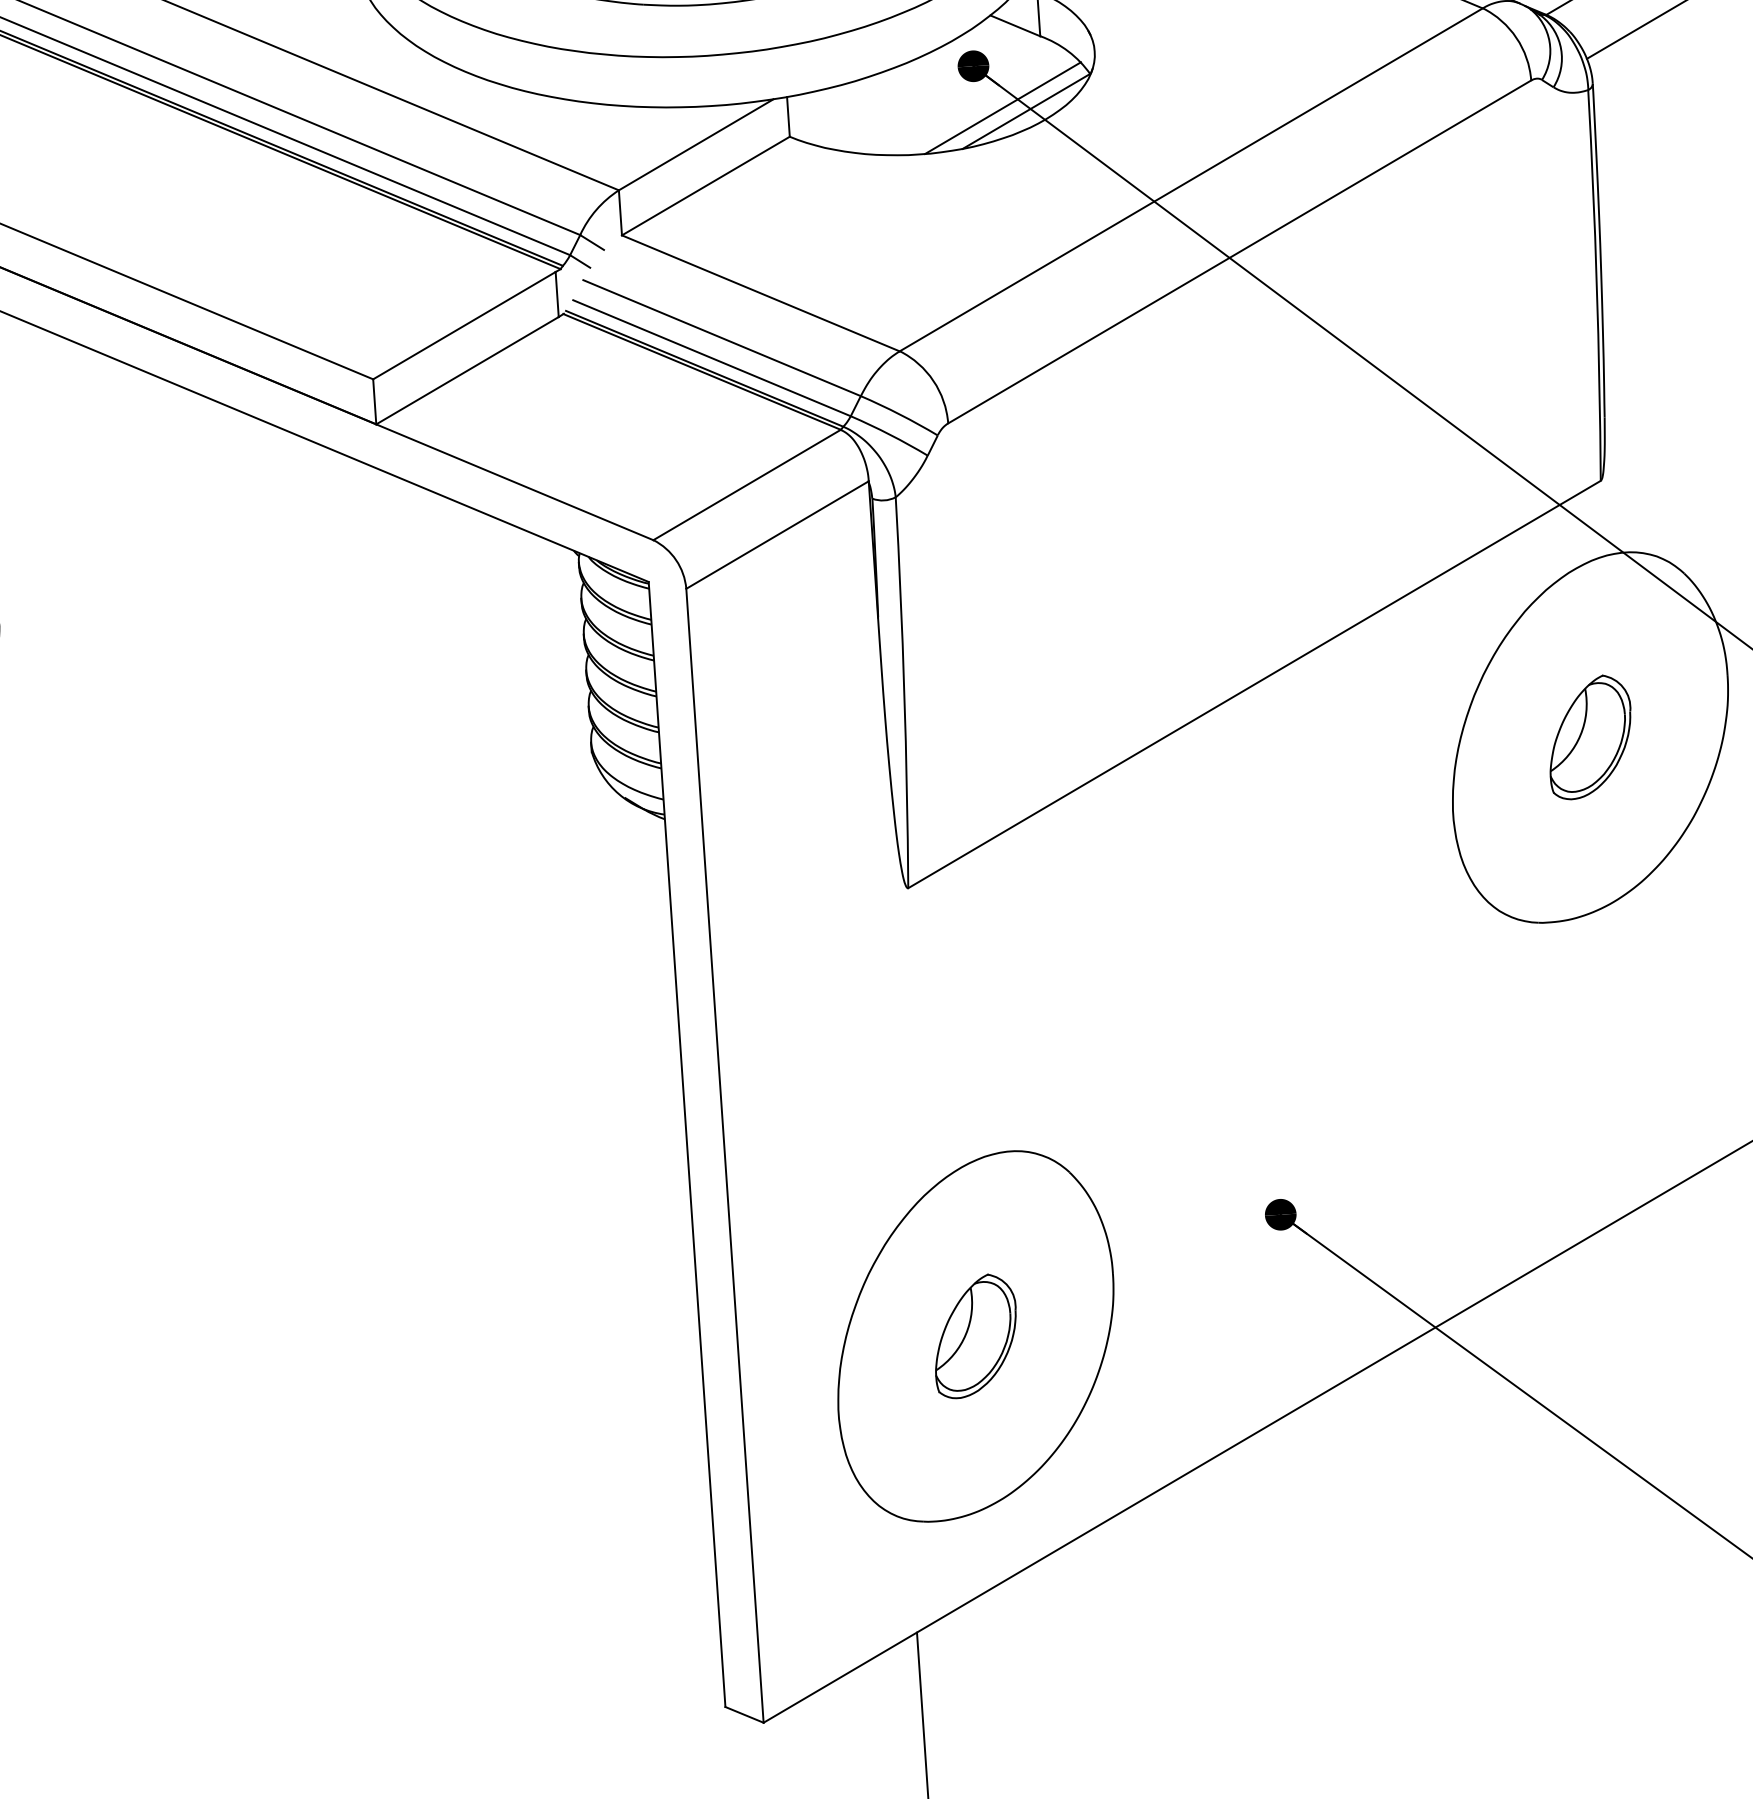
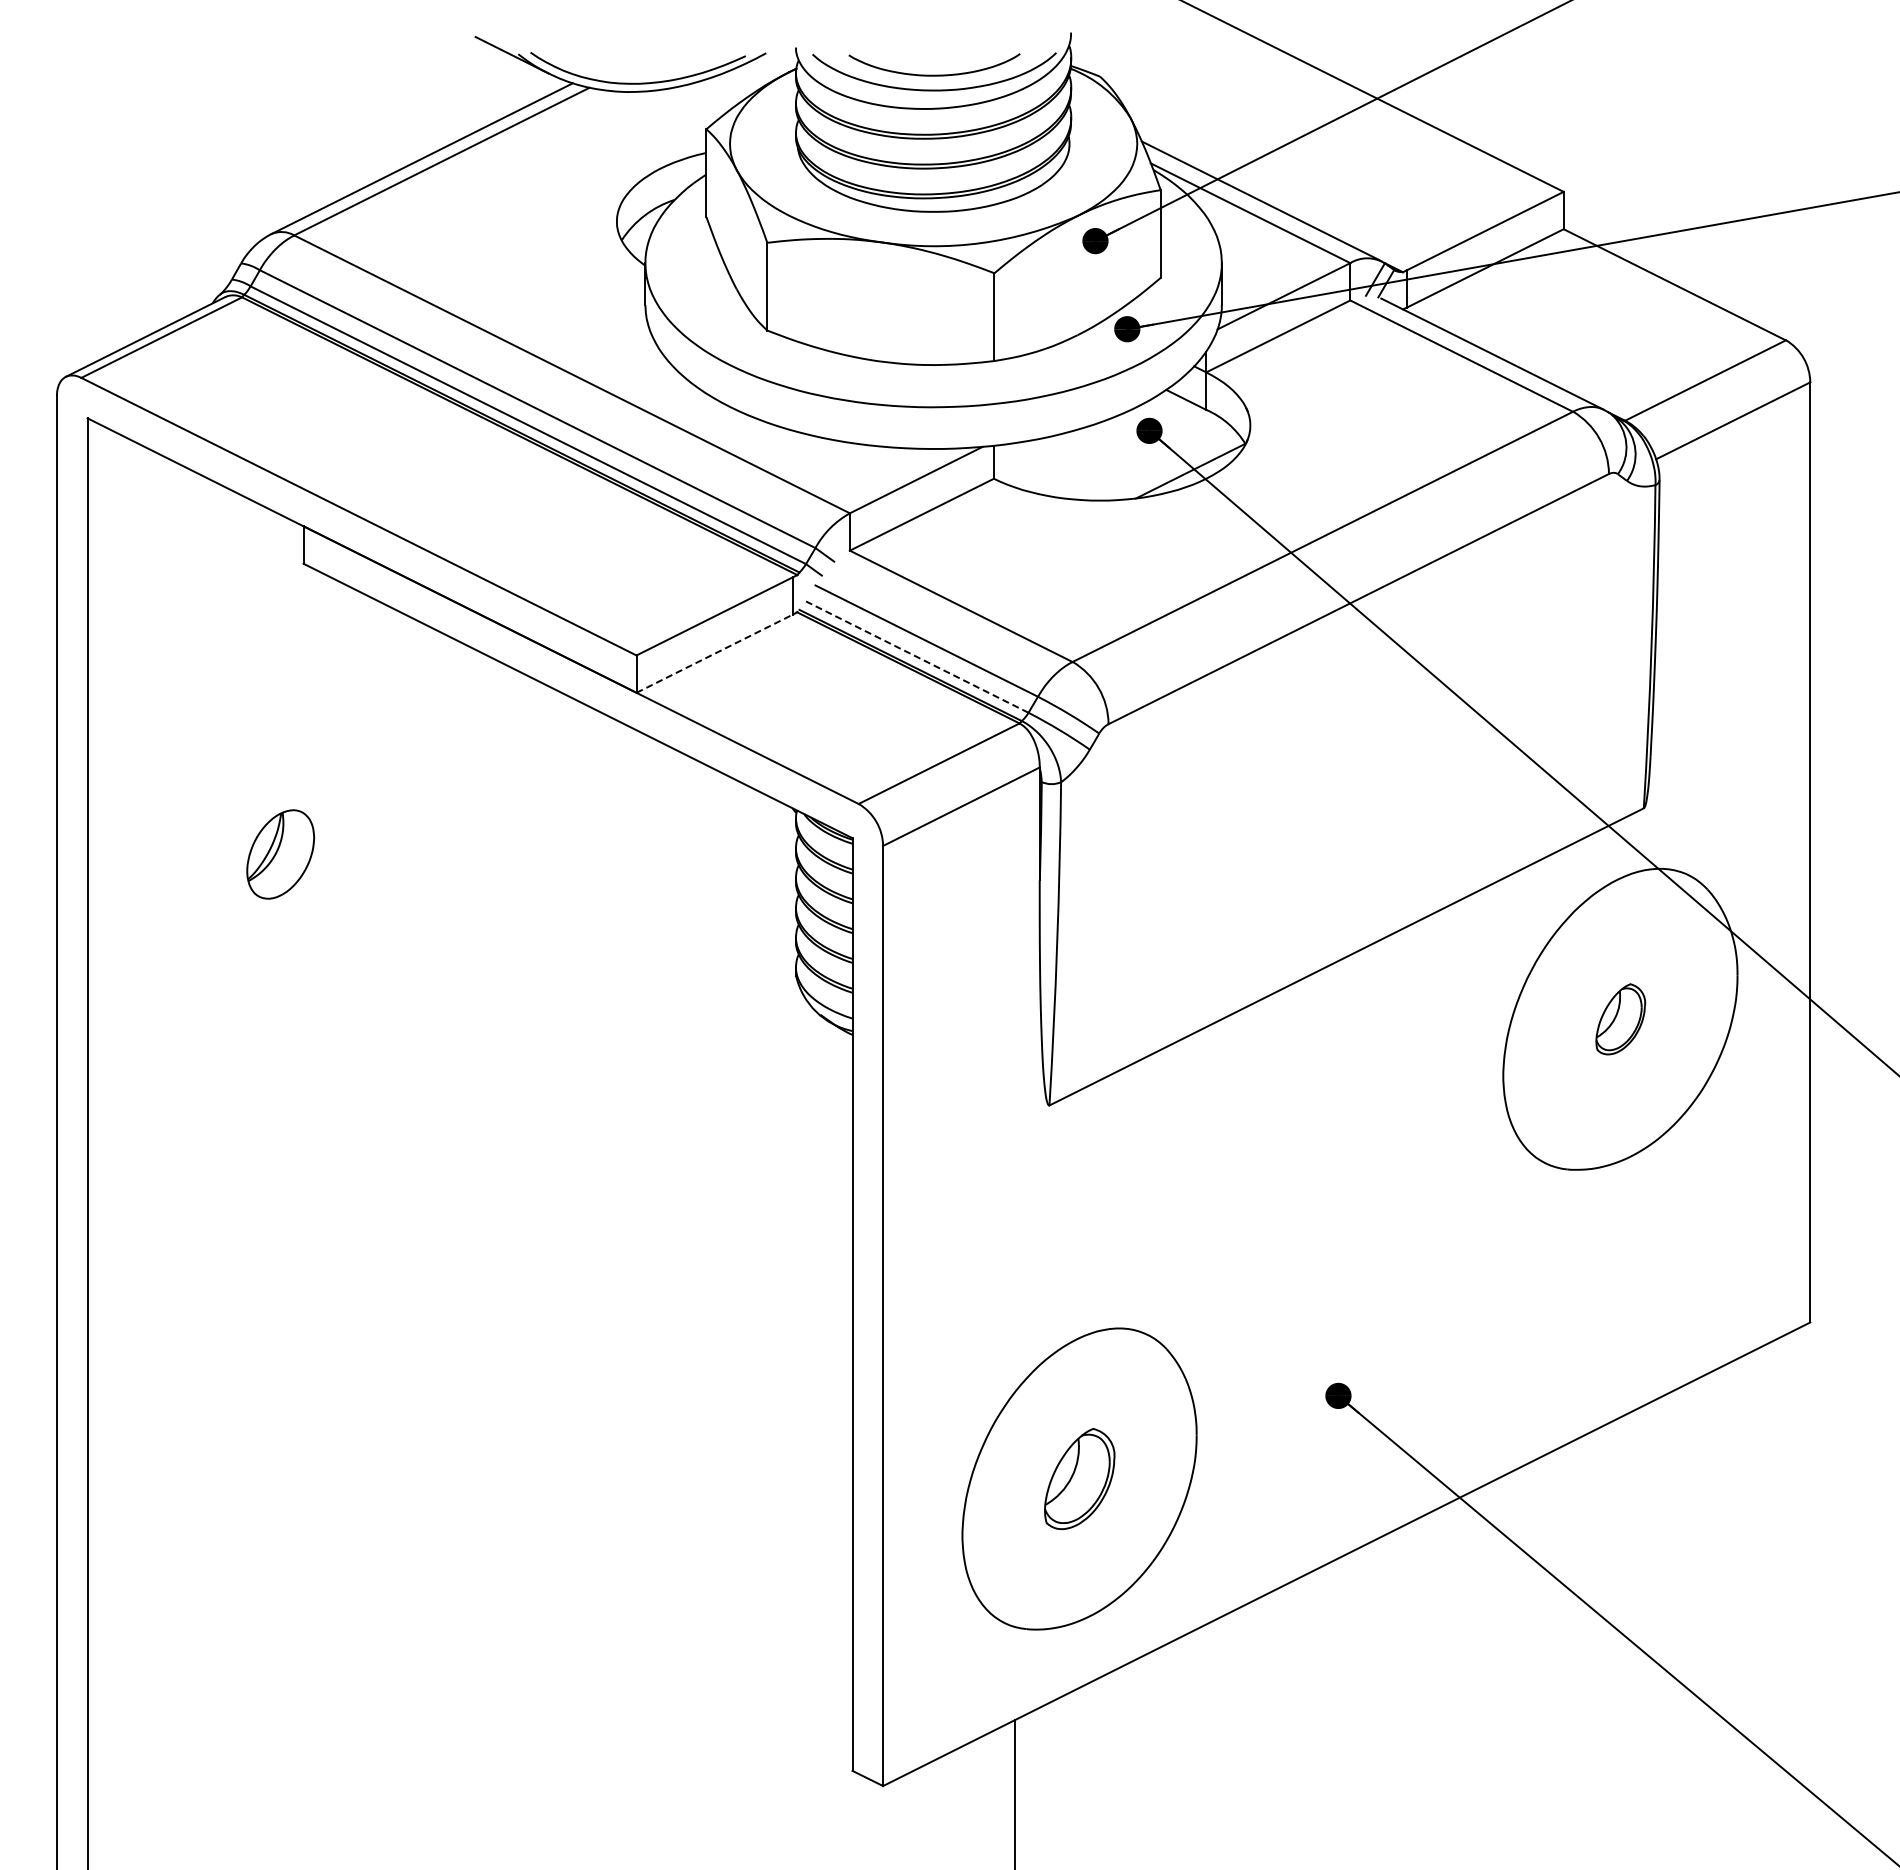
line: (1002, 107) -> (1171, 466), removed
line: (710, 357) -> (916, 656), solid -> dashed
line: (467, 370) -> (714, 653), solid -> dashed
part: (1589, 737) -> (1620, 1019), size x0.7

